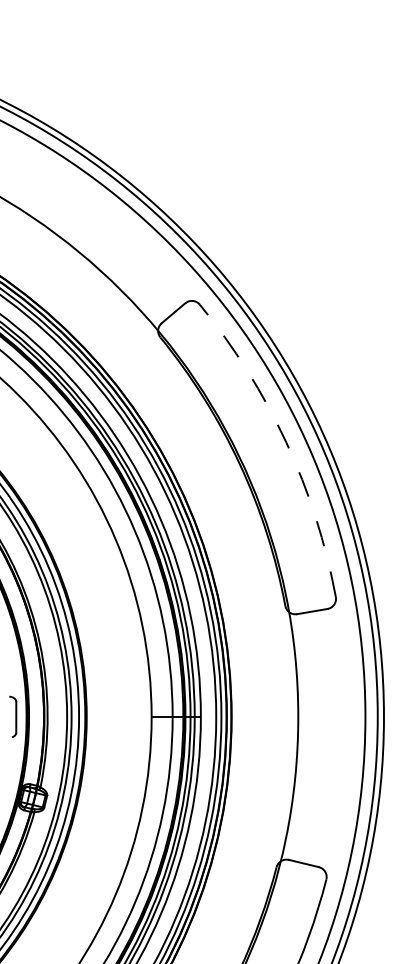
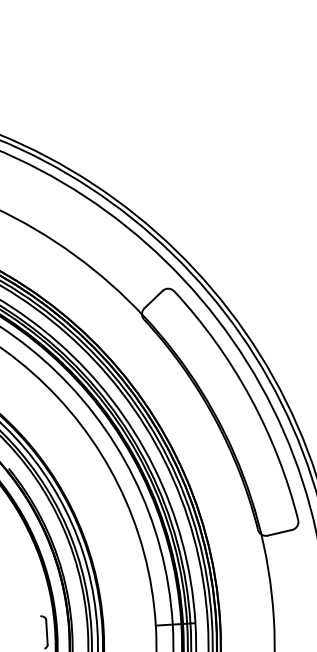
arc: (286, 442) -> (250, 398), dashed -> solid

